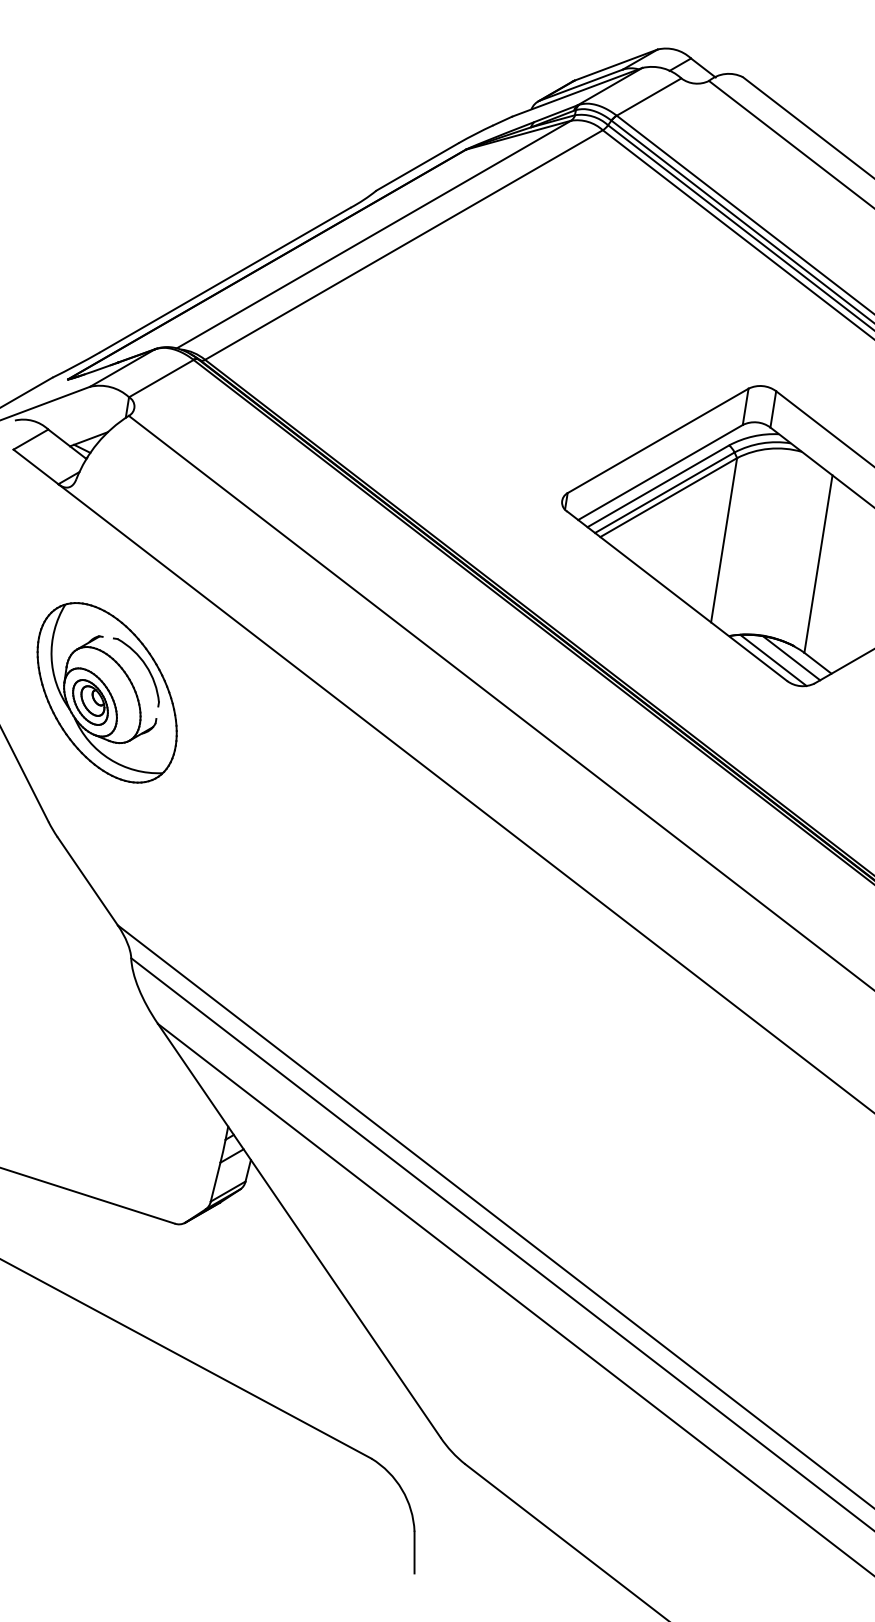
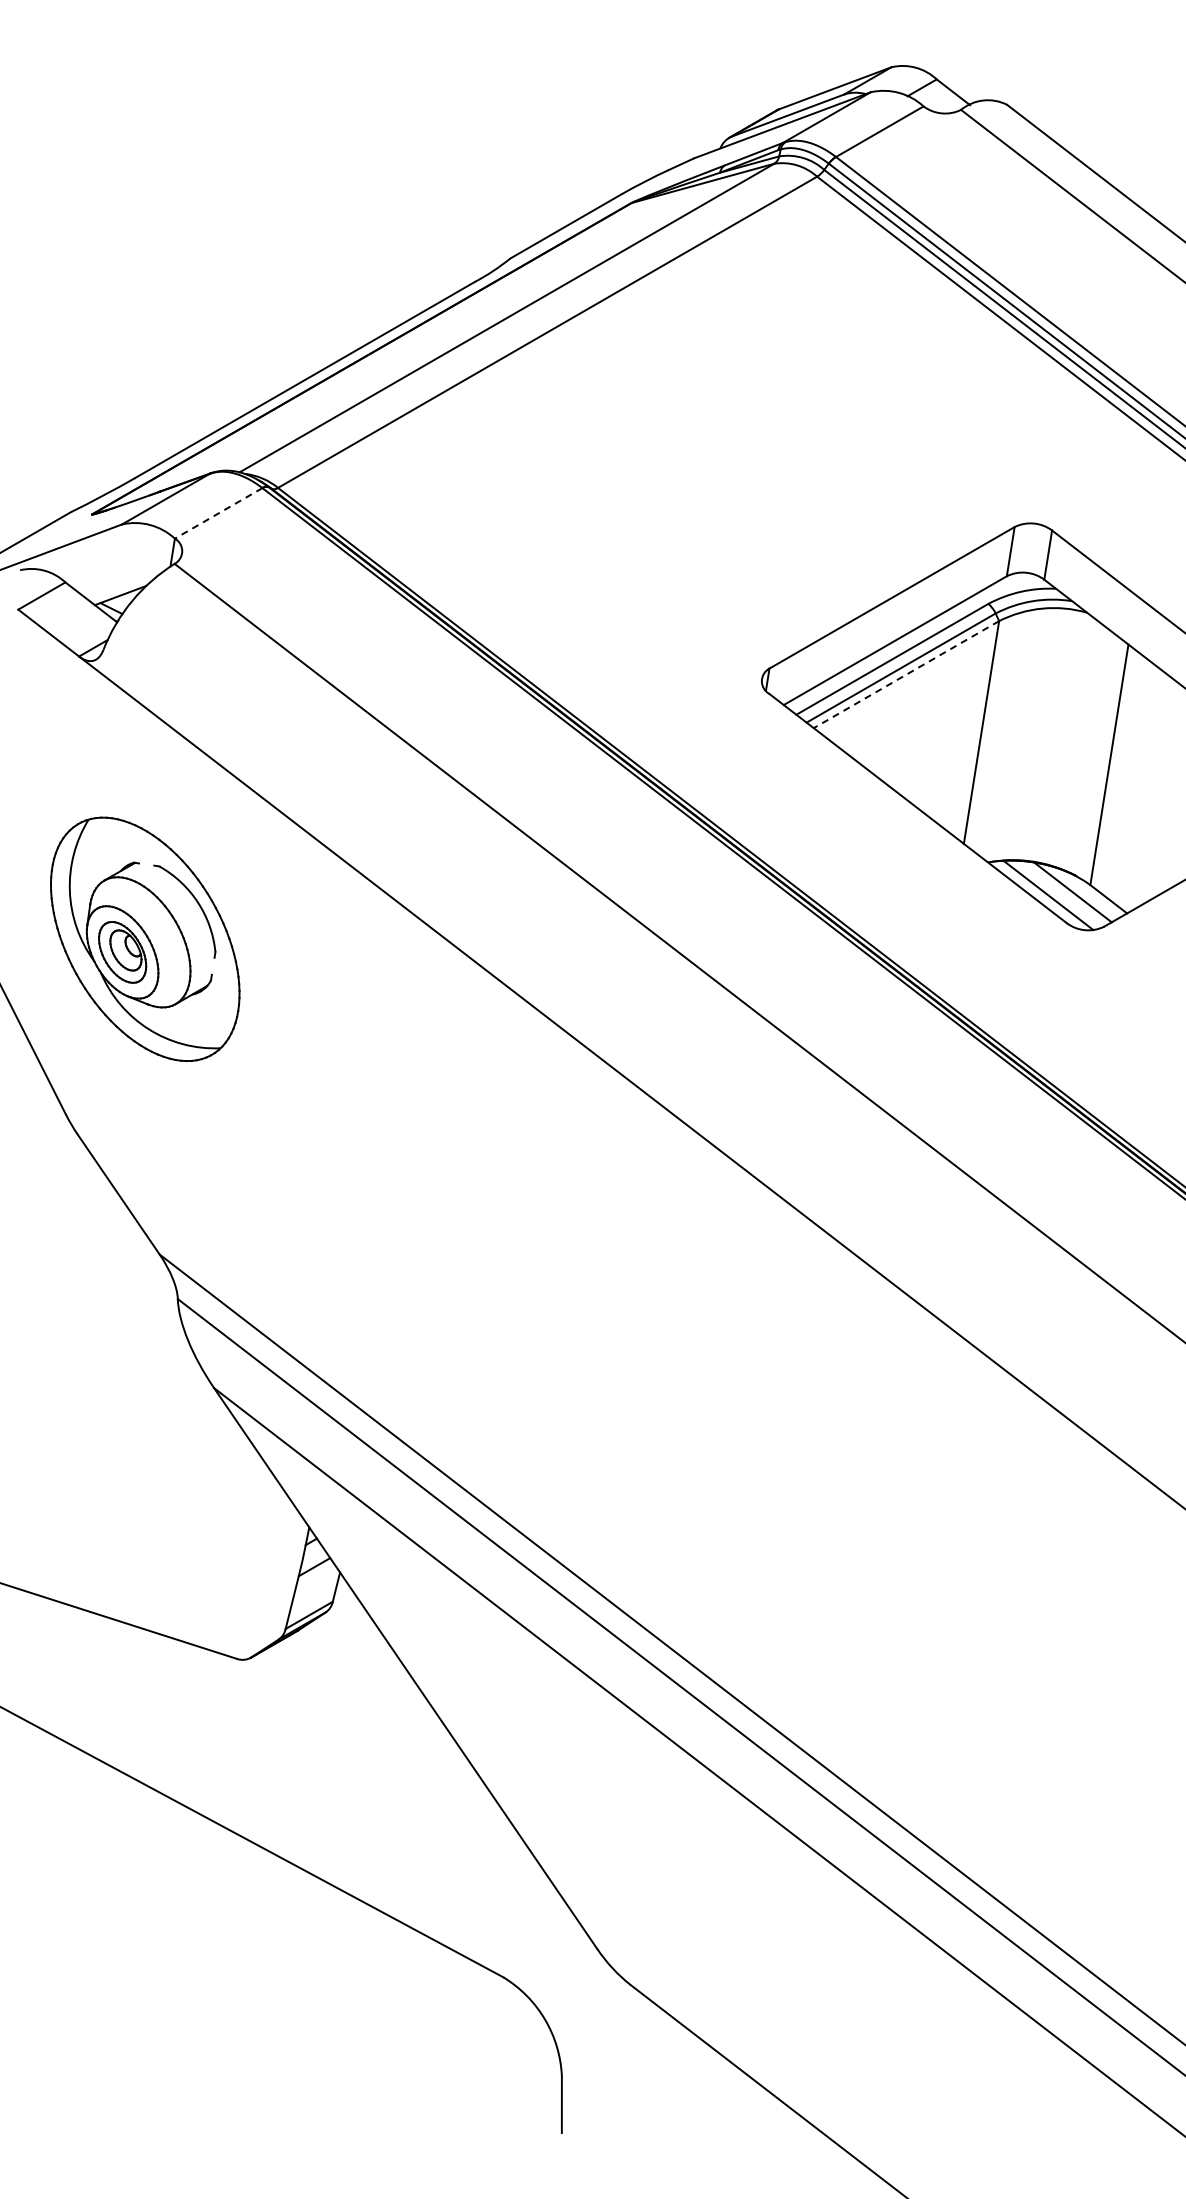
line: (161, 378) -> (218, 513), solid -> dashed
line: (668, 497) -> (906, 674), solid -> dashed

